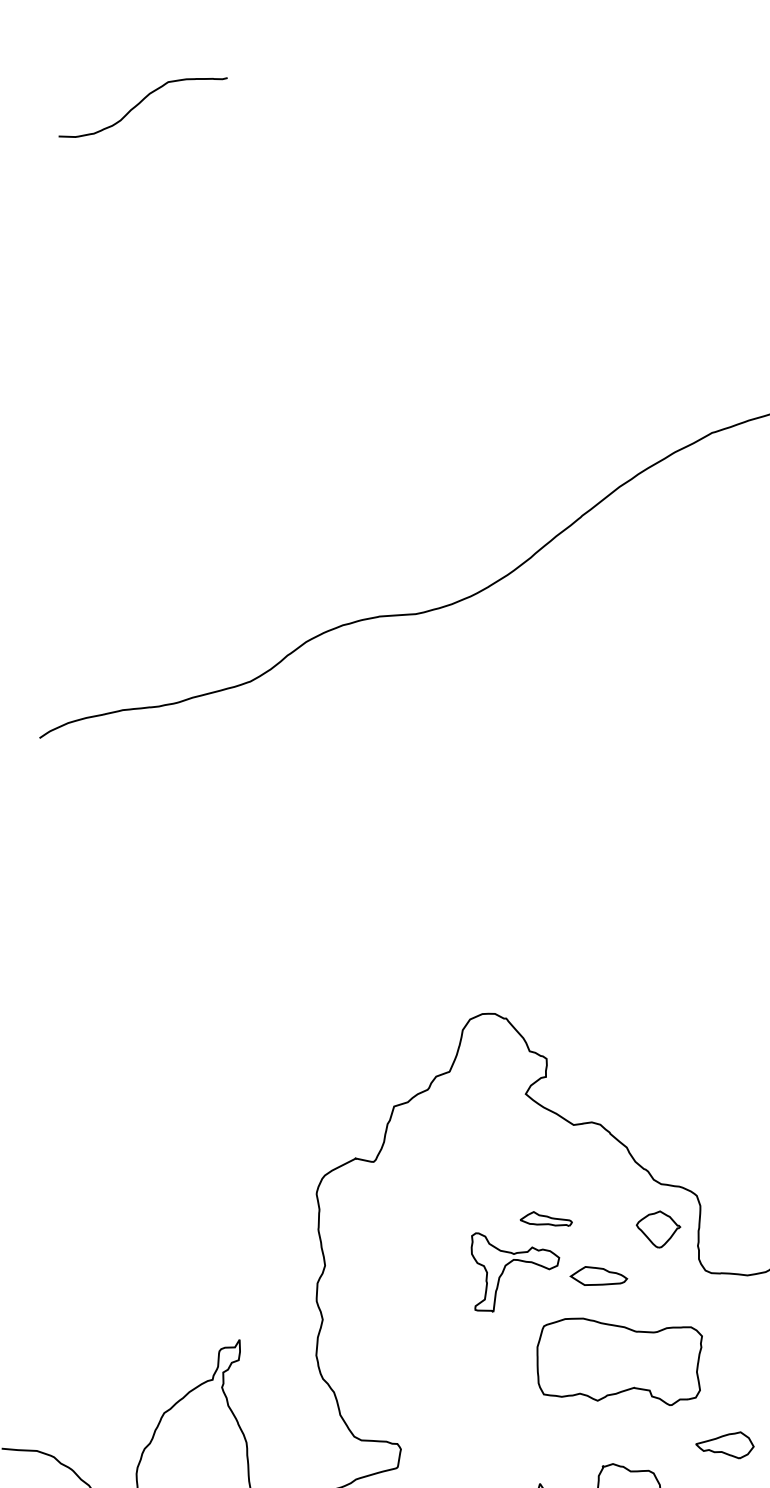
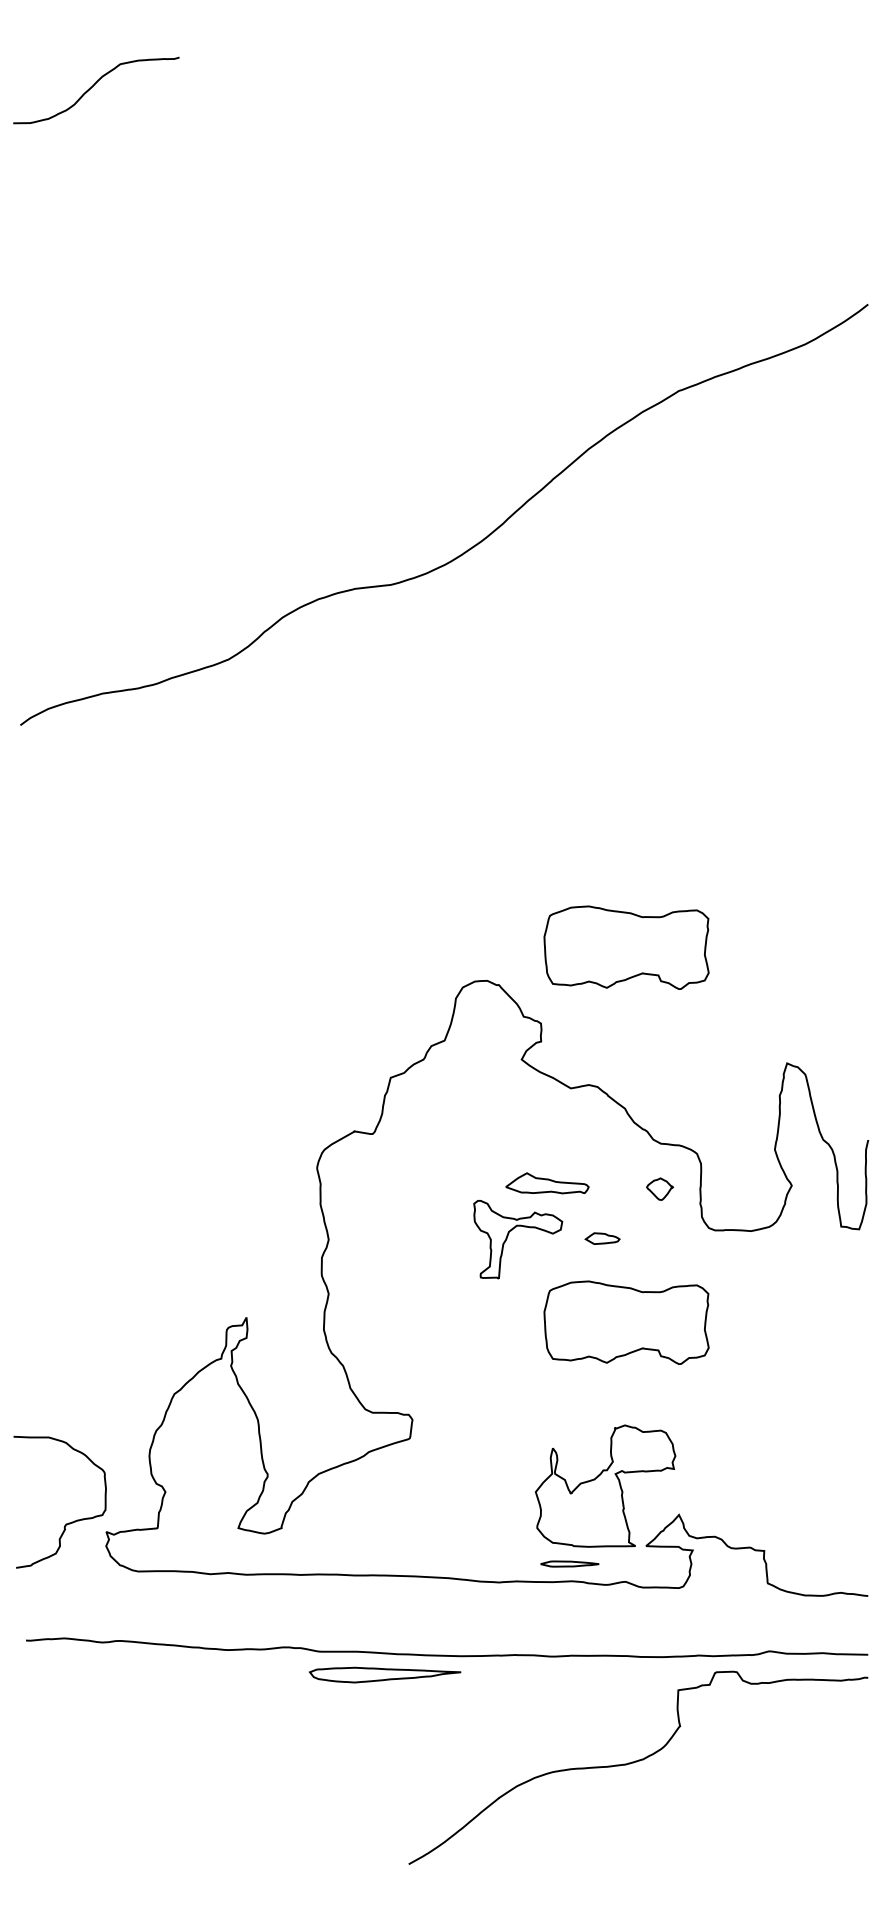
part: (635, 986) -> (626, 947), added
part: (546, 1218) -> (547, 1183), size x1.6
part: (657, 1229) -> (659, 1189), size x0.6
part: (598, 1276) -> (602, 1238), size x0.6
part: (724, 1444) -> (735, 1401), removed

